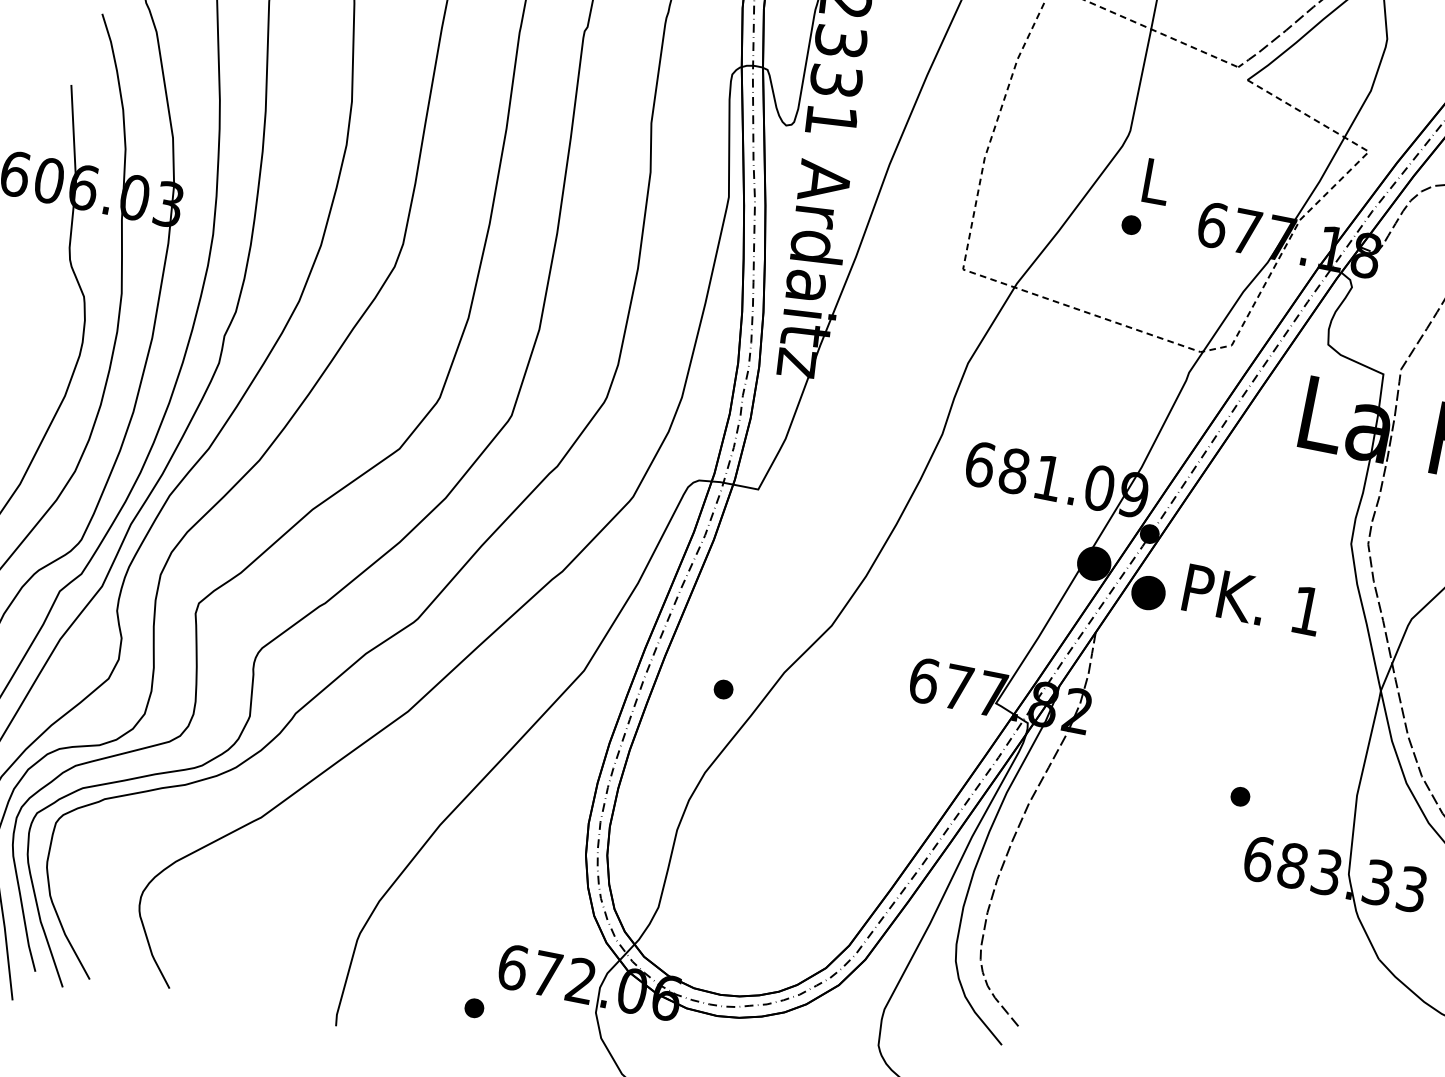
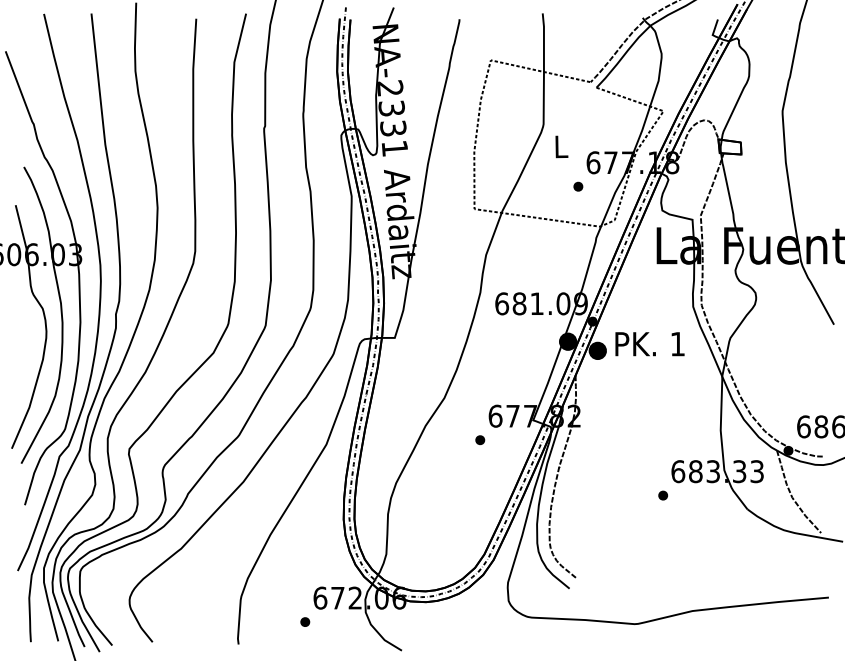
part: (1131, 224) -> (578, 186), moved
part: (723, 690) -> (480, 440), moved
part: (1241, 796) -> (663, 495), moved

